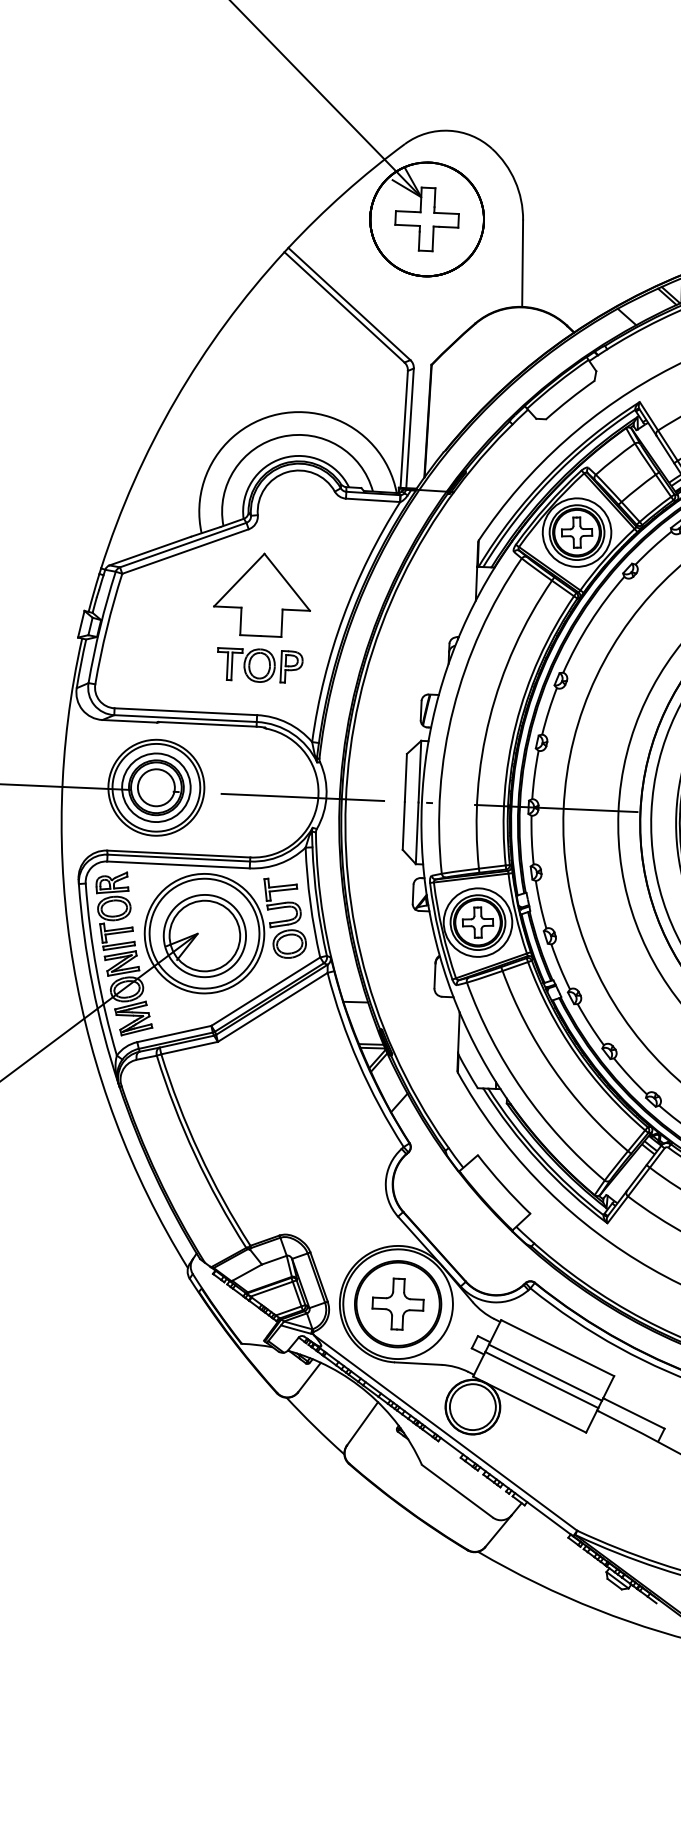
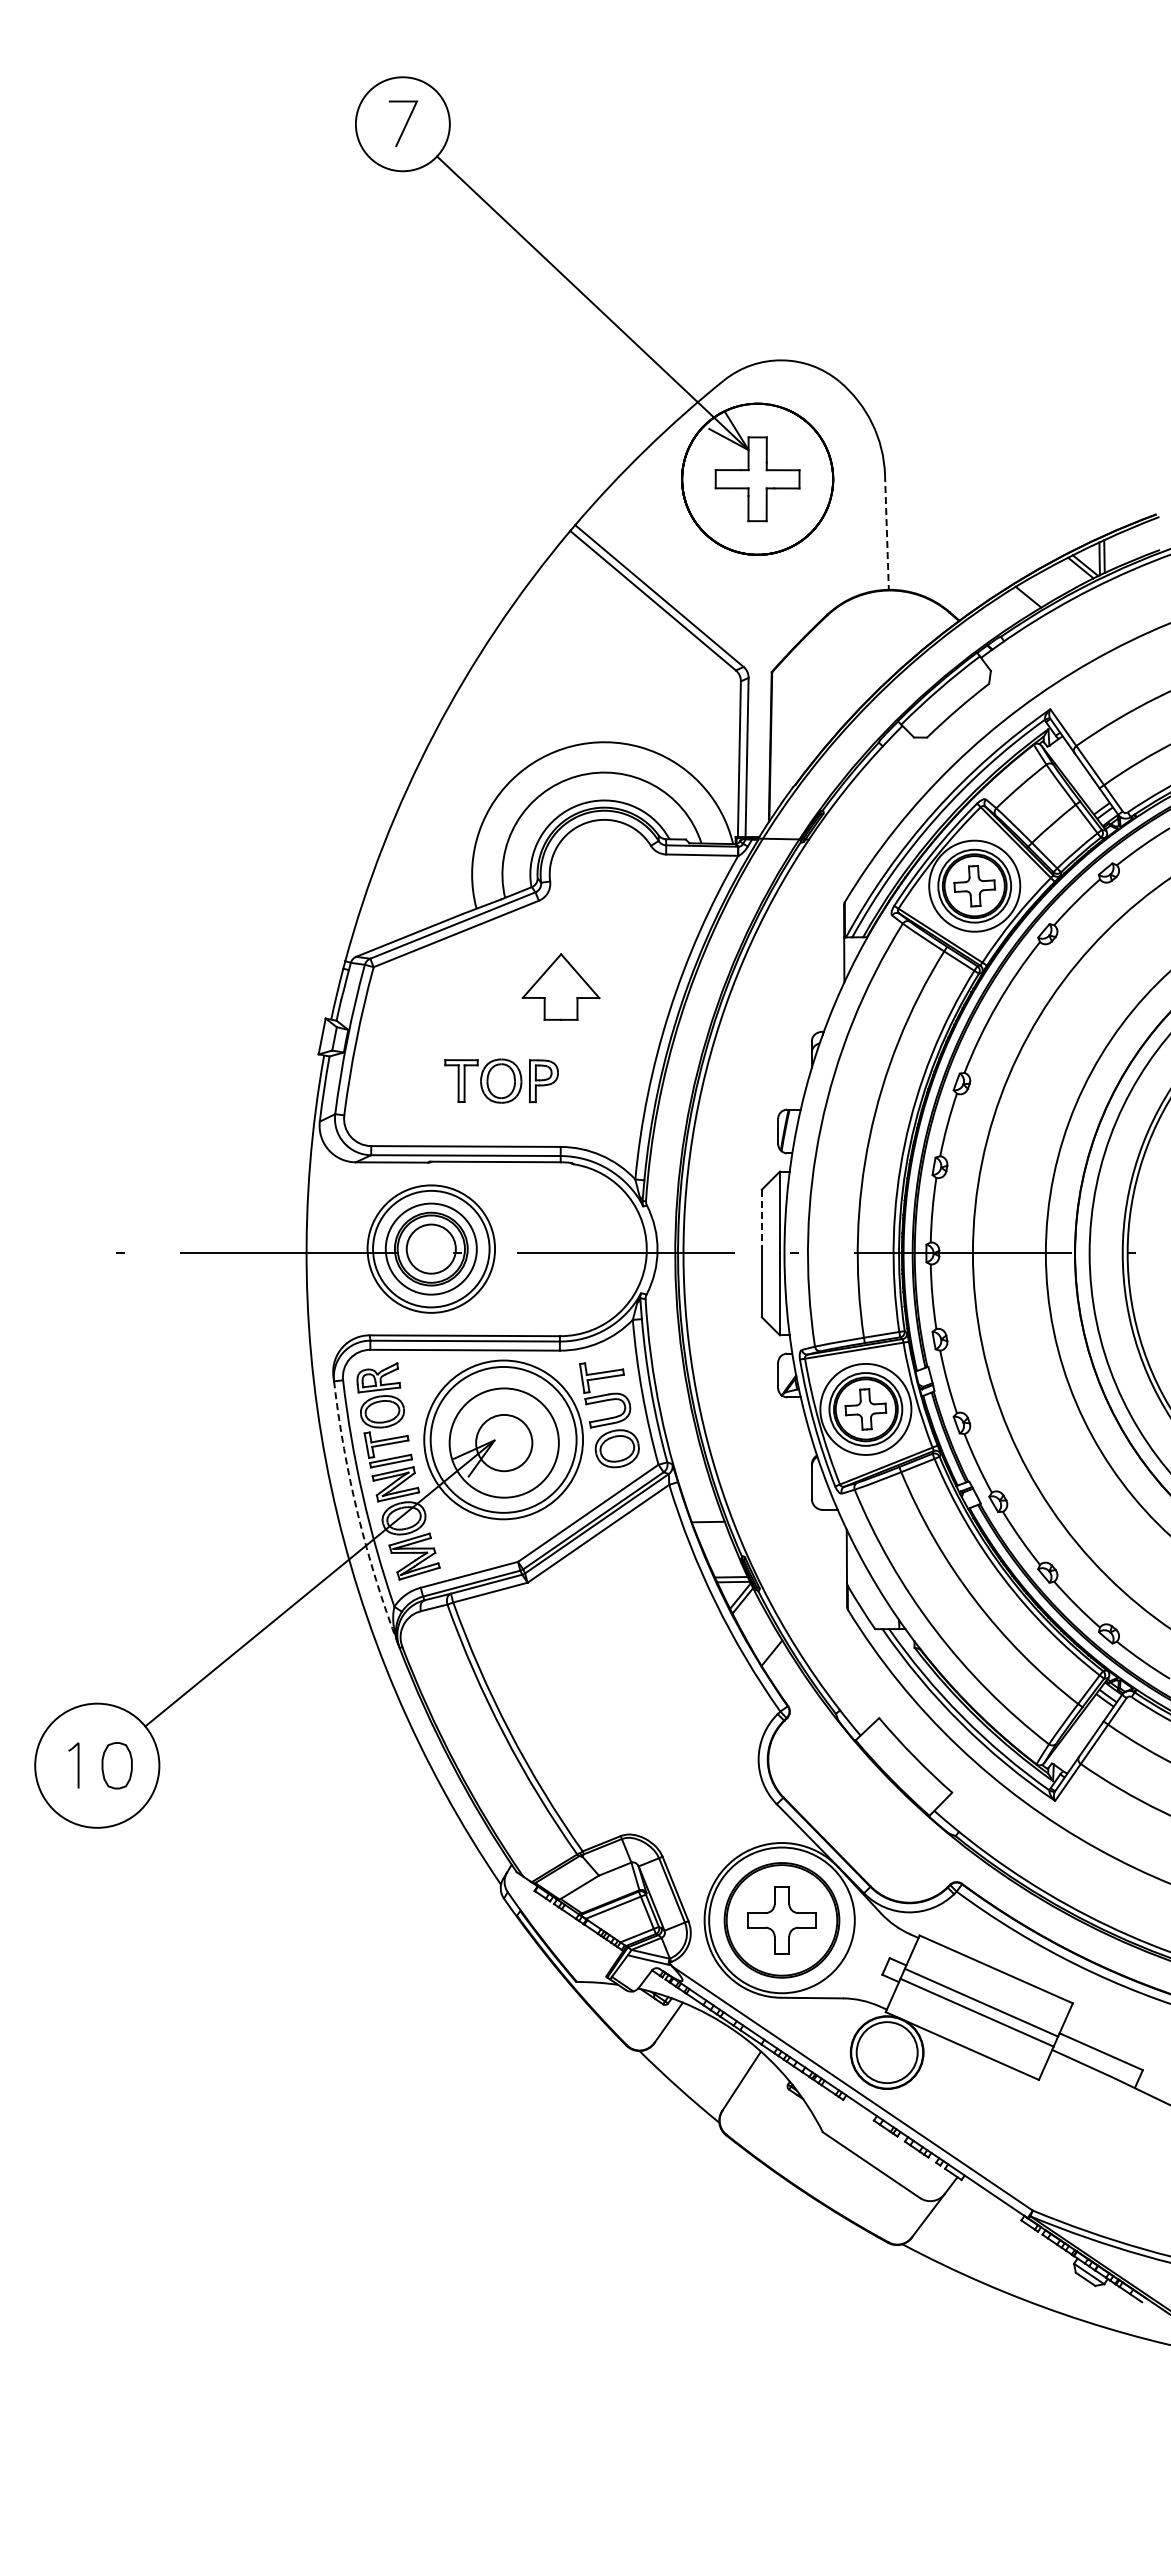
line: (522, 263) -> (886, 532), solid -> dashed
part: (262, 594) -> (560, 986), size x0.6
part: (259, 665) -> (501, 1080), moved
line: (405, 777) -> (761, 1221), solid -> dashed
circle: (205, 935) -> (504, 1442), size x0.6
arc: (92, 984) -> (358, 1514), solid -> dashed

